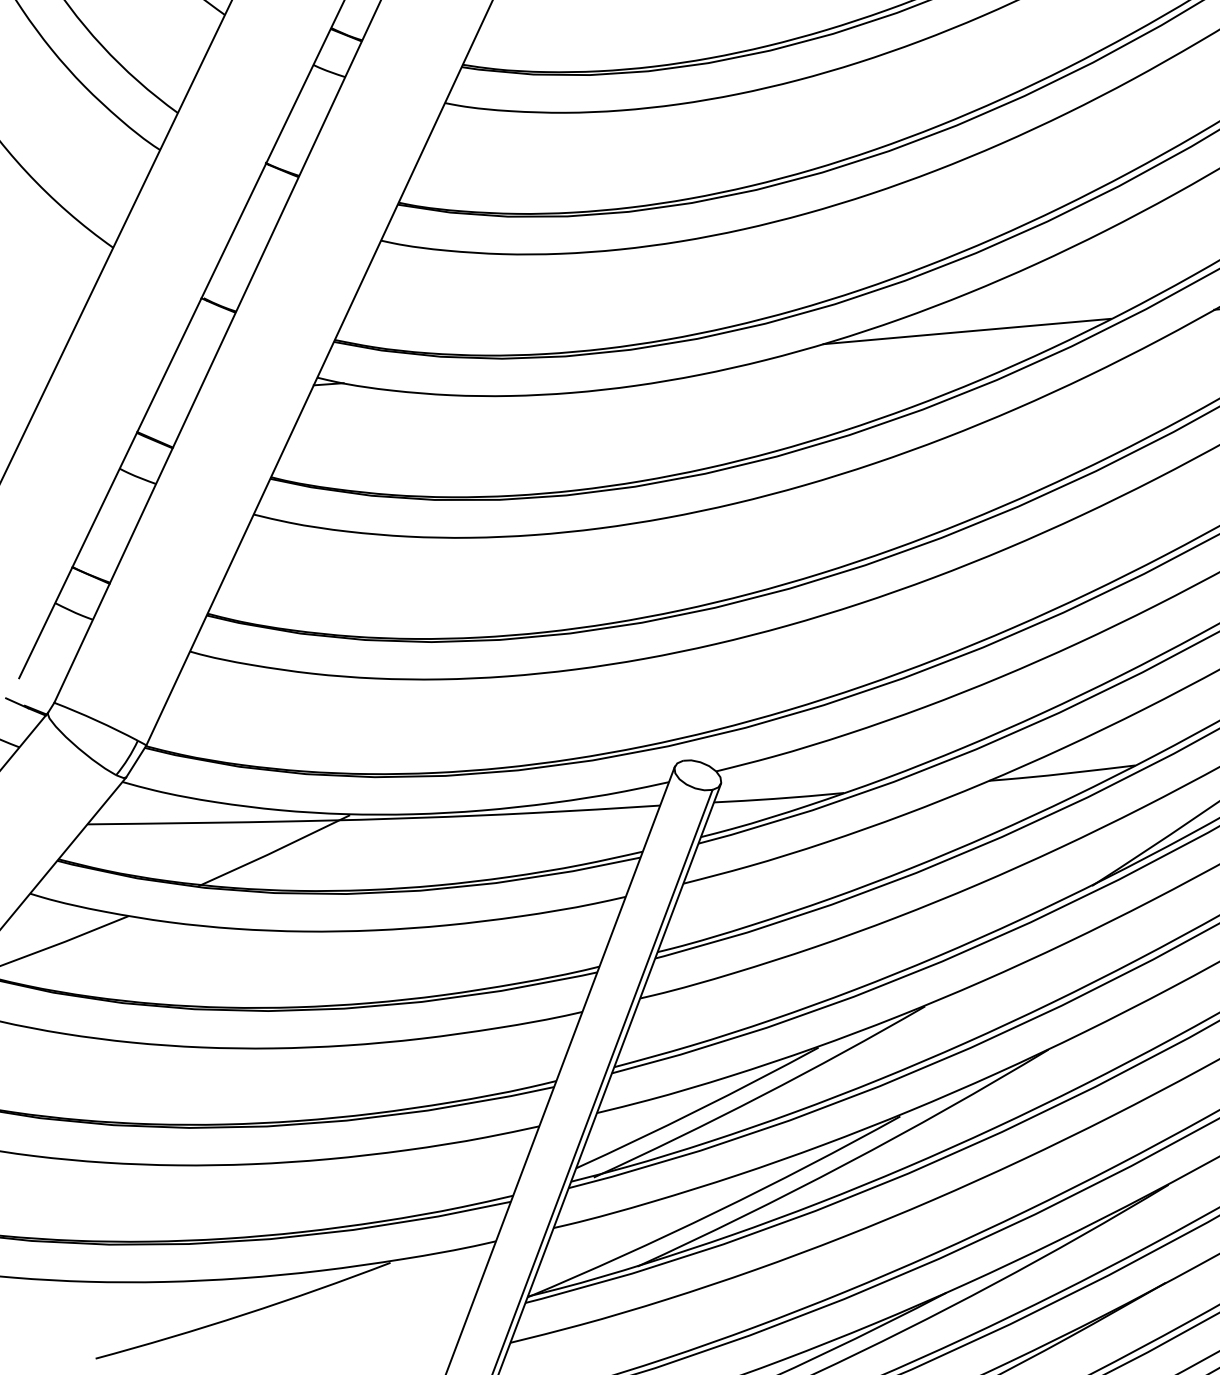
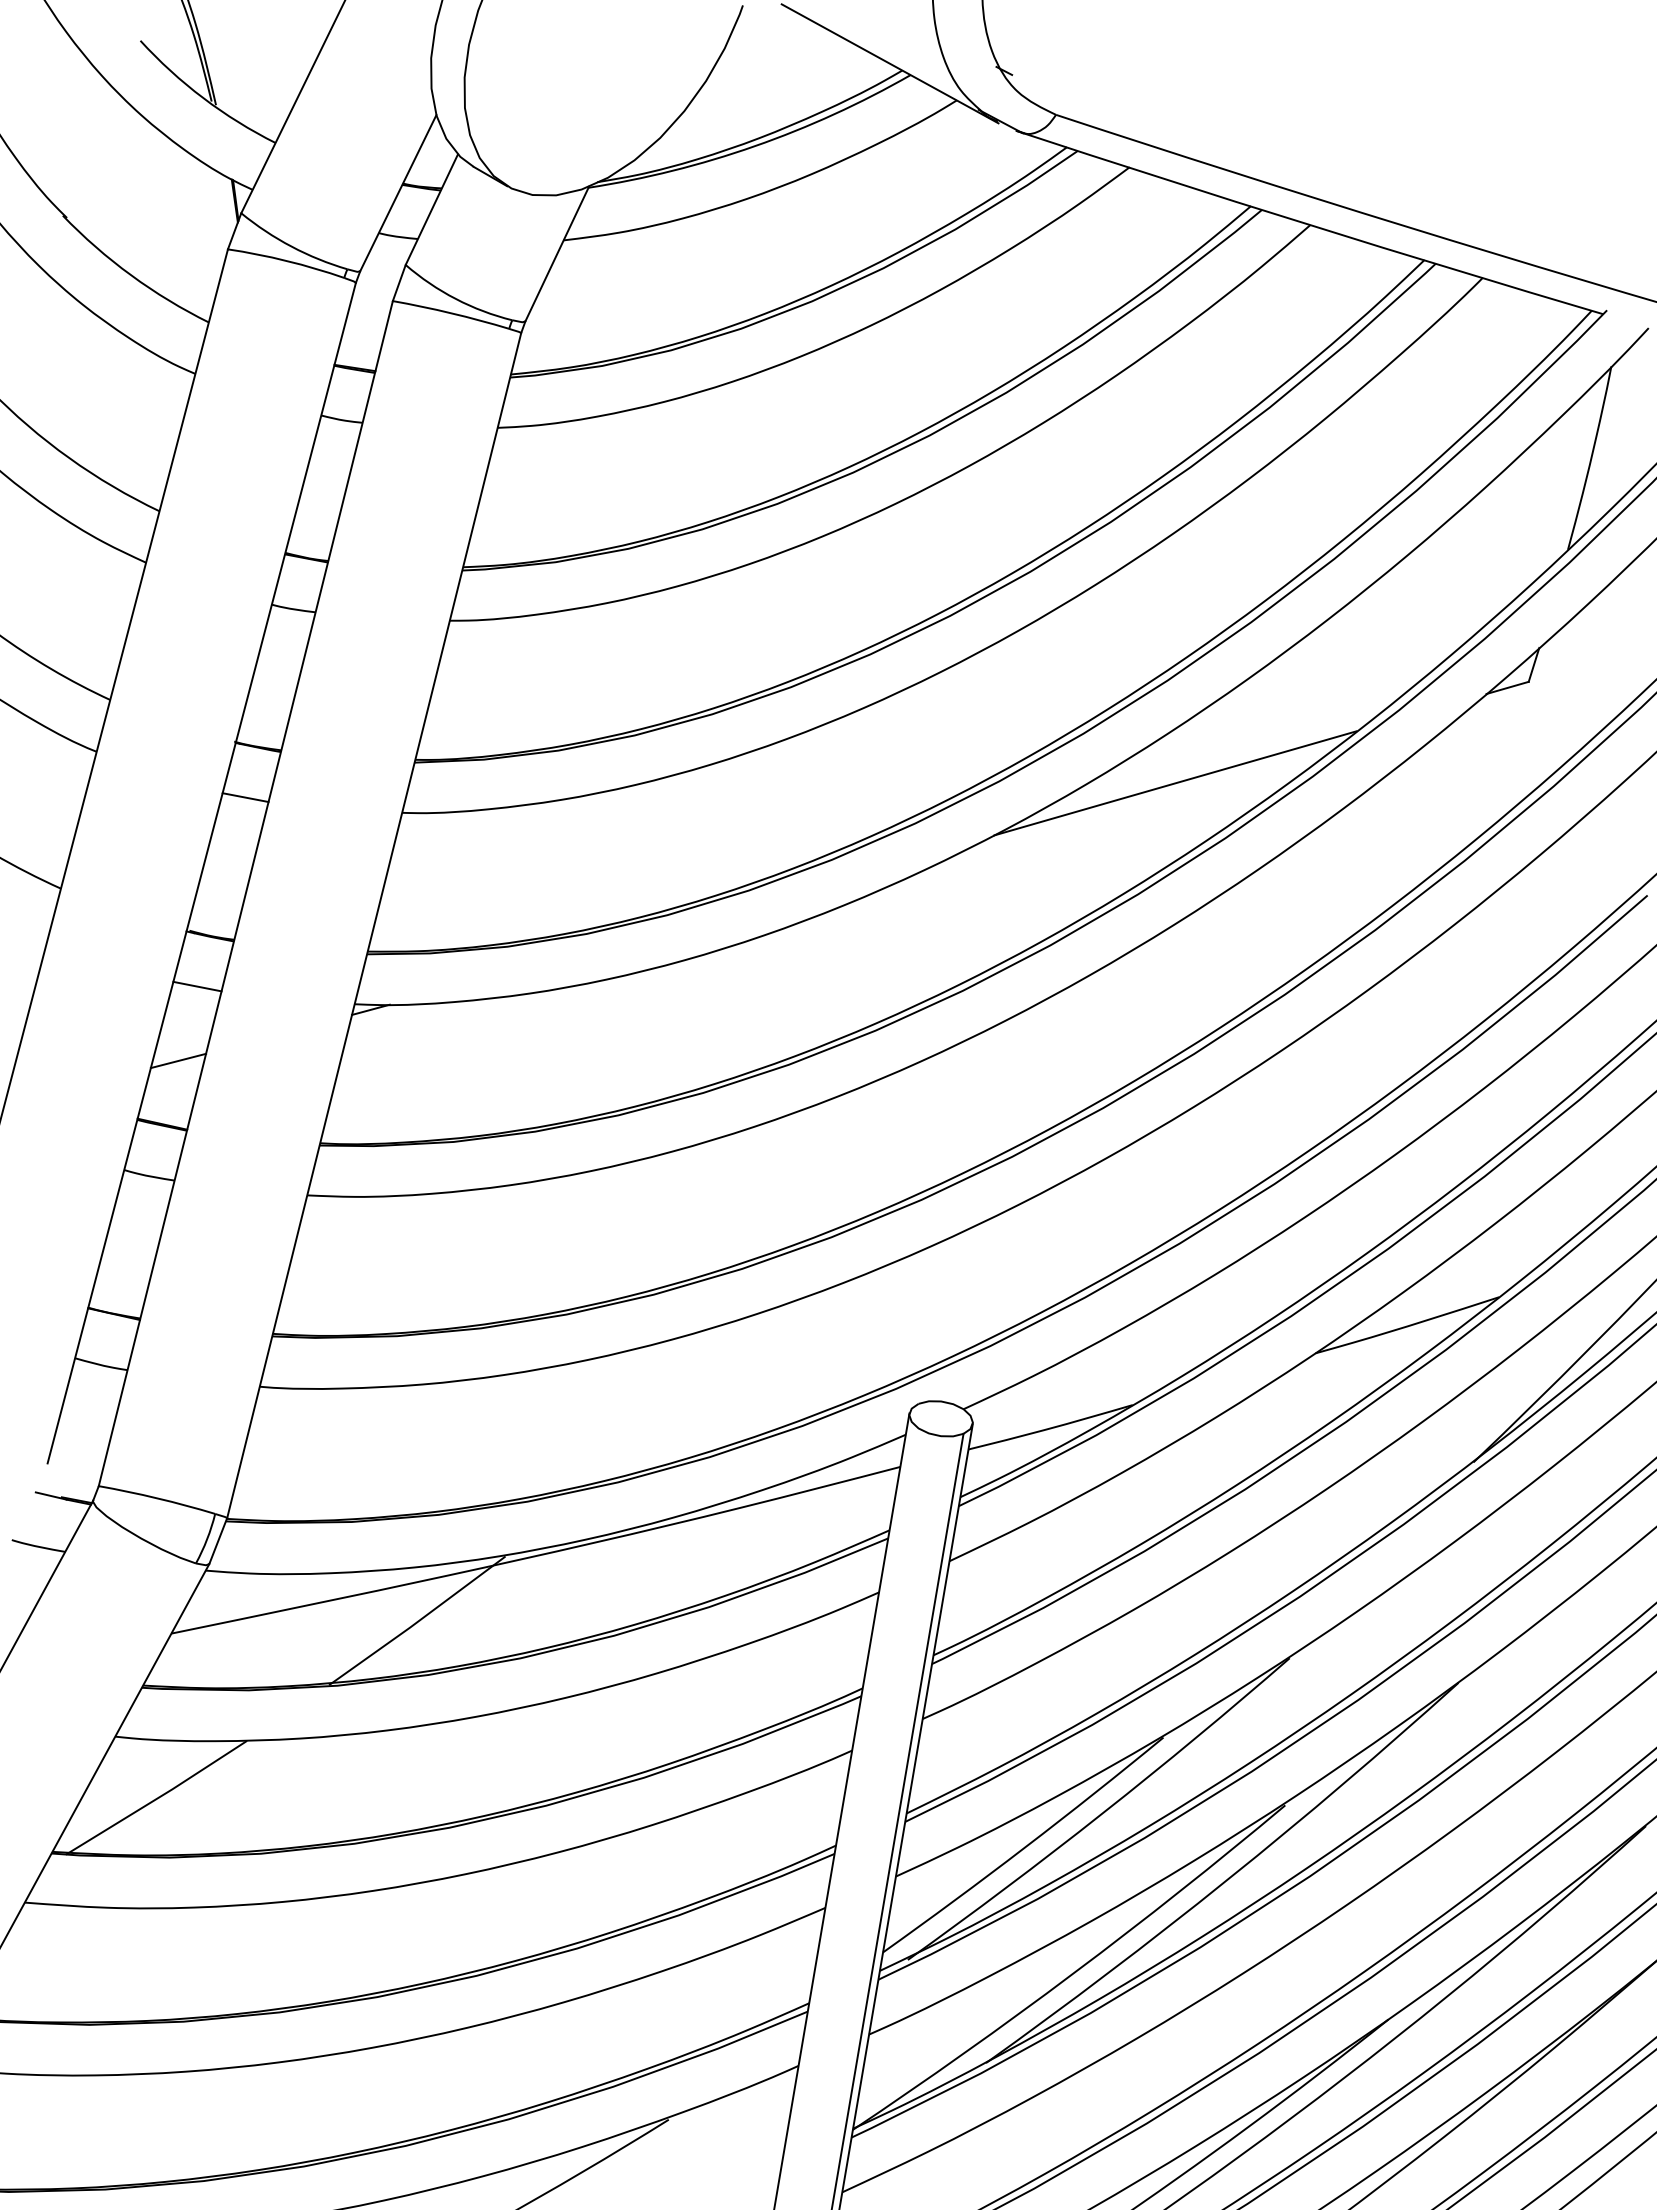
line: (265, 206) -> (245, 797), added
line: (201, 341) -> (197, 986), added
line: (176, 394) -> (178, 1060), added

